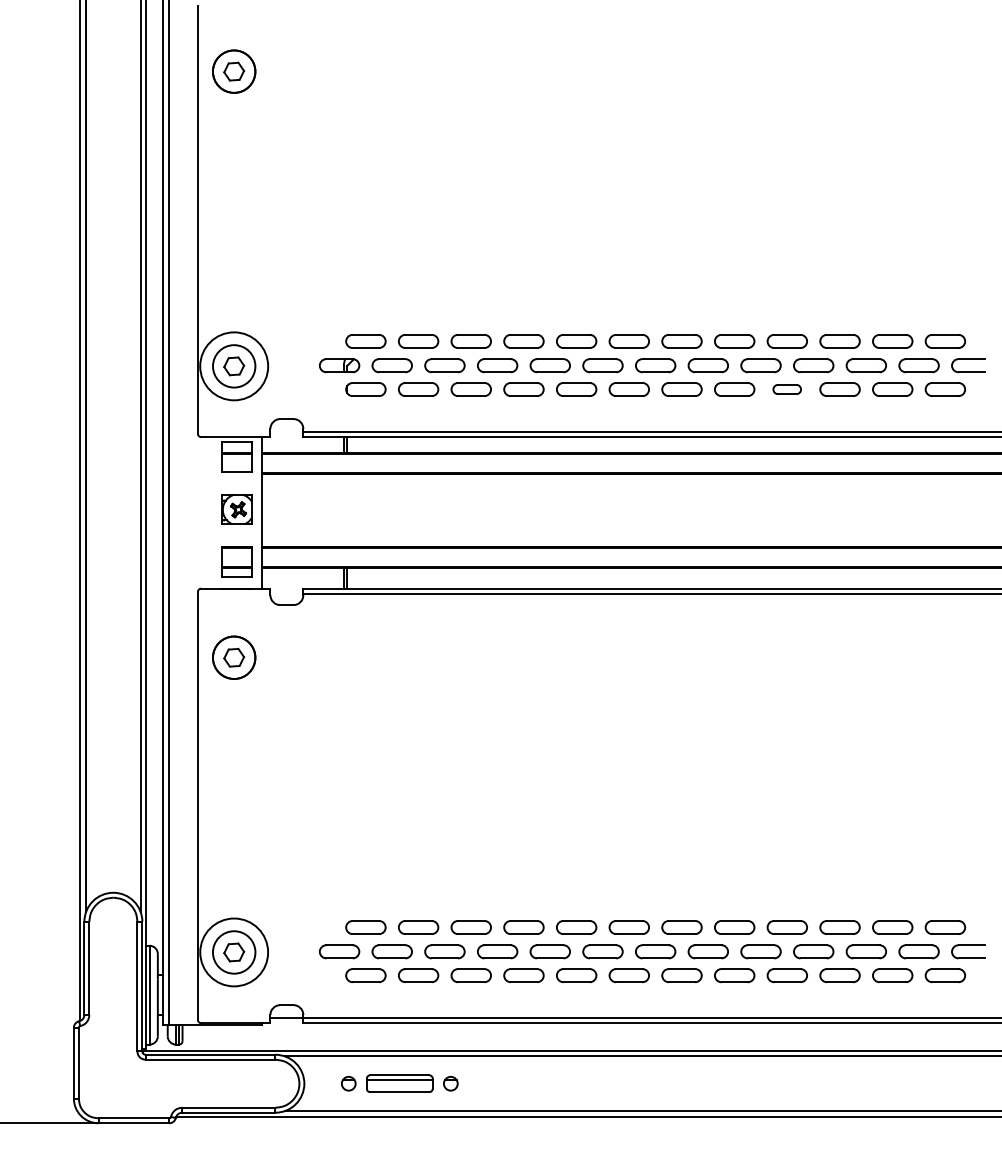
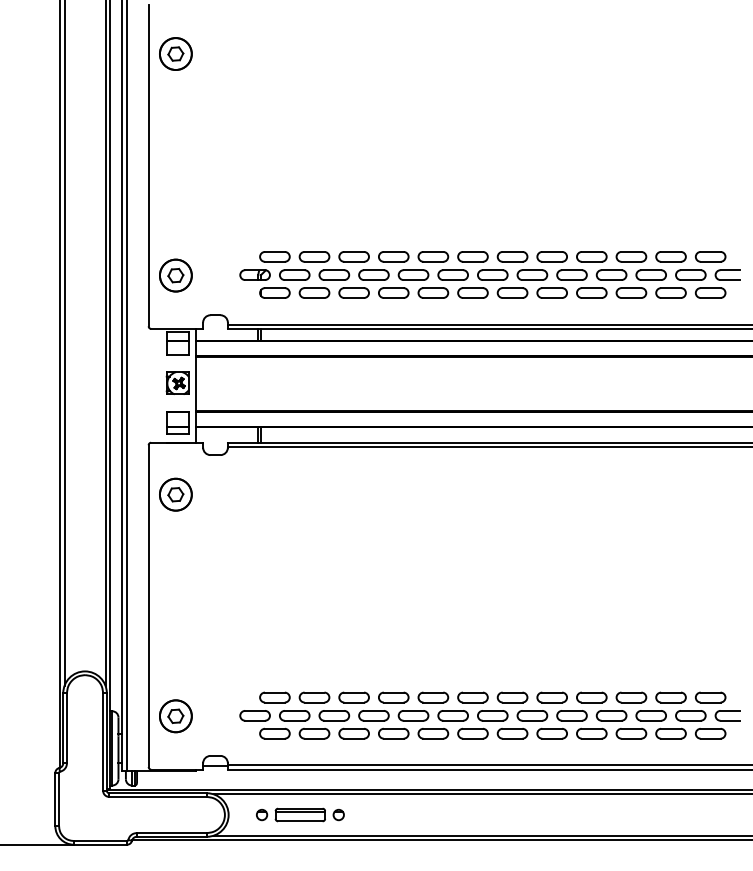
circle: (233, 366) -> (175, 275), size x0.62
part: (786, 389) -> (591, 293), size x1.43
circle: (234, 952) -> (176, 716), size x0.62

